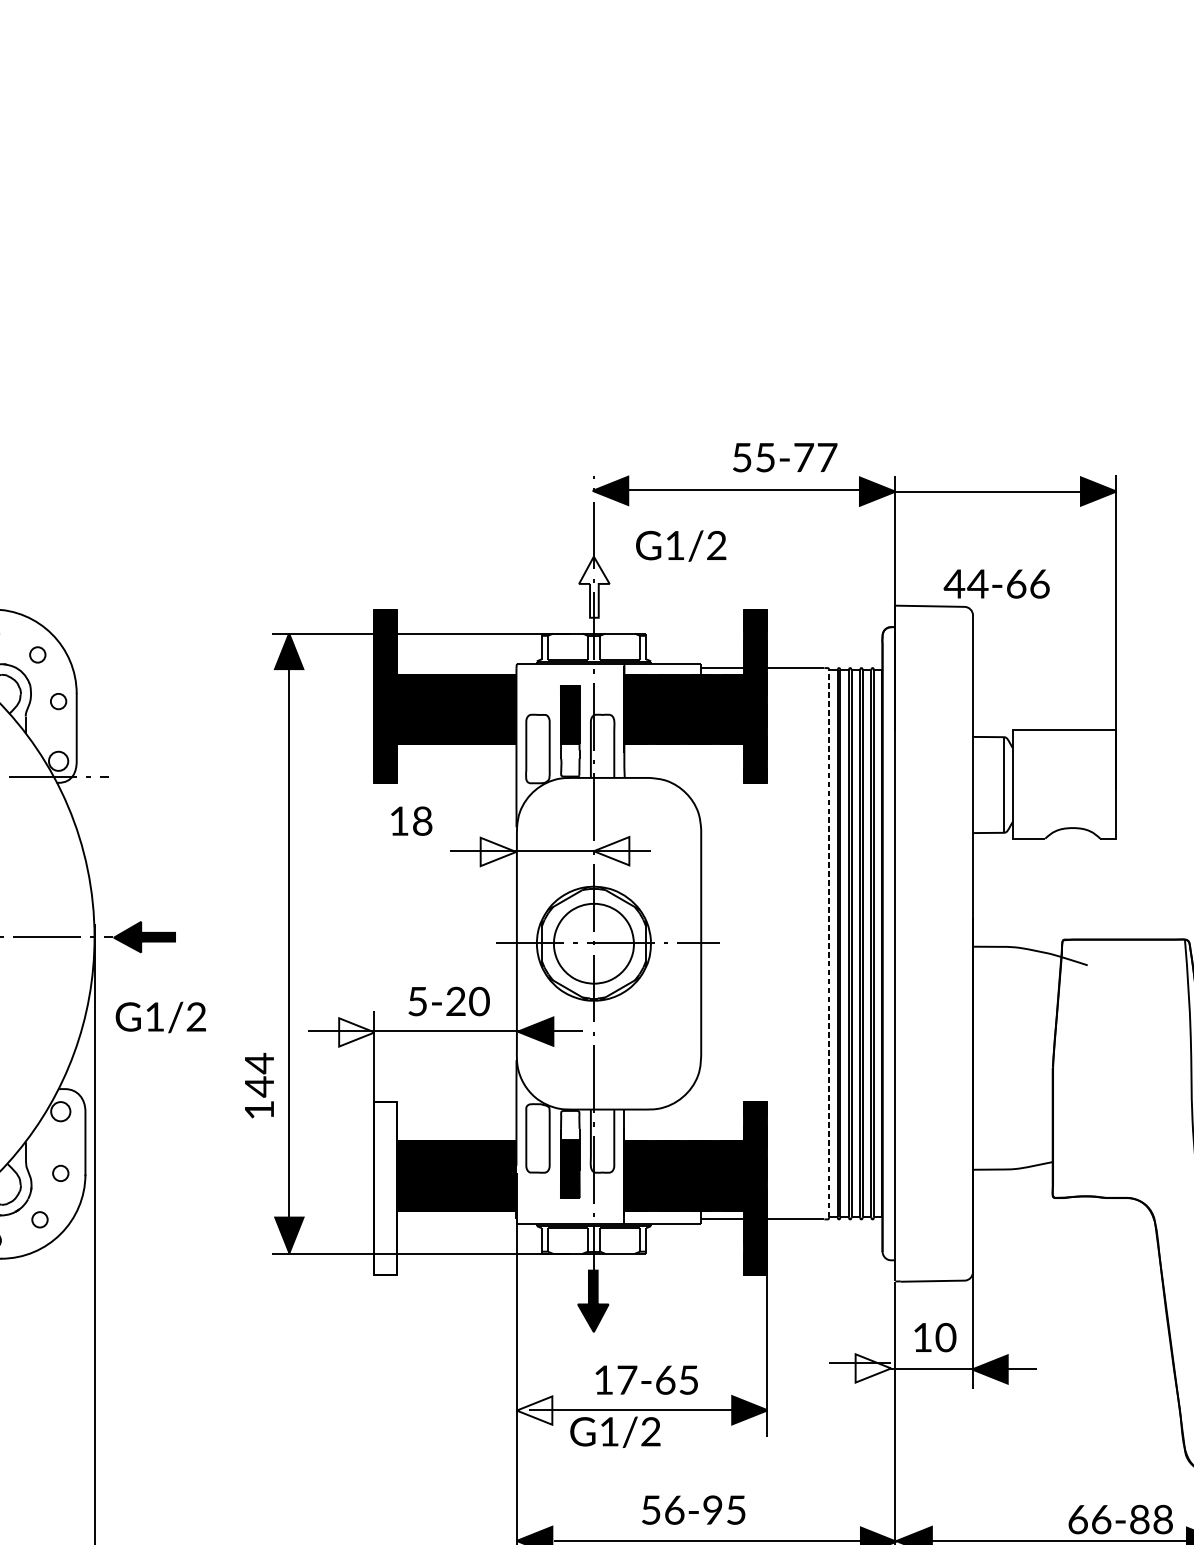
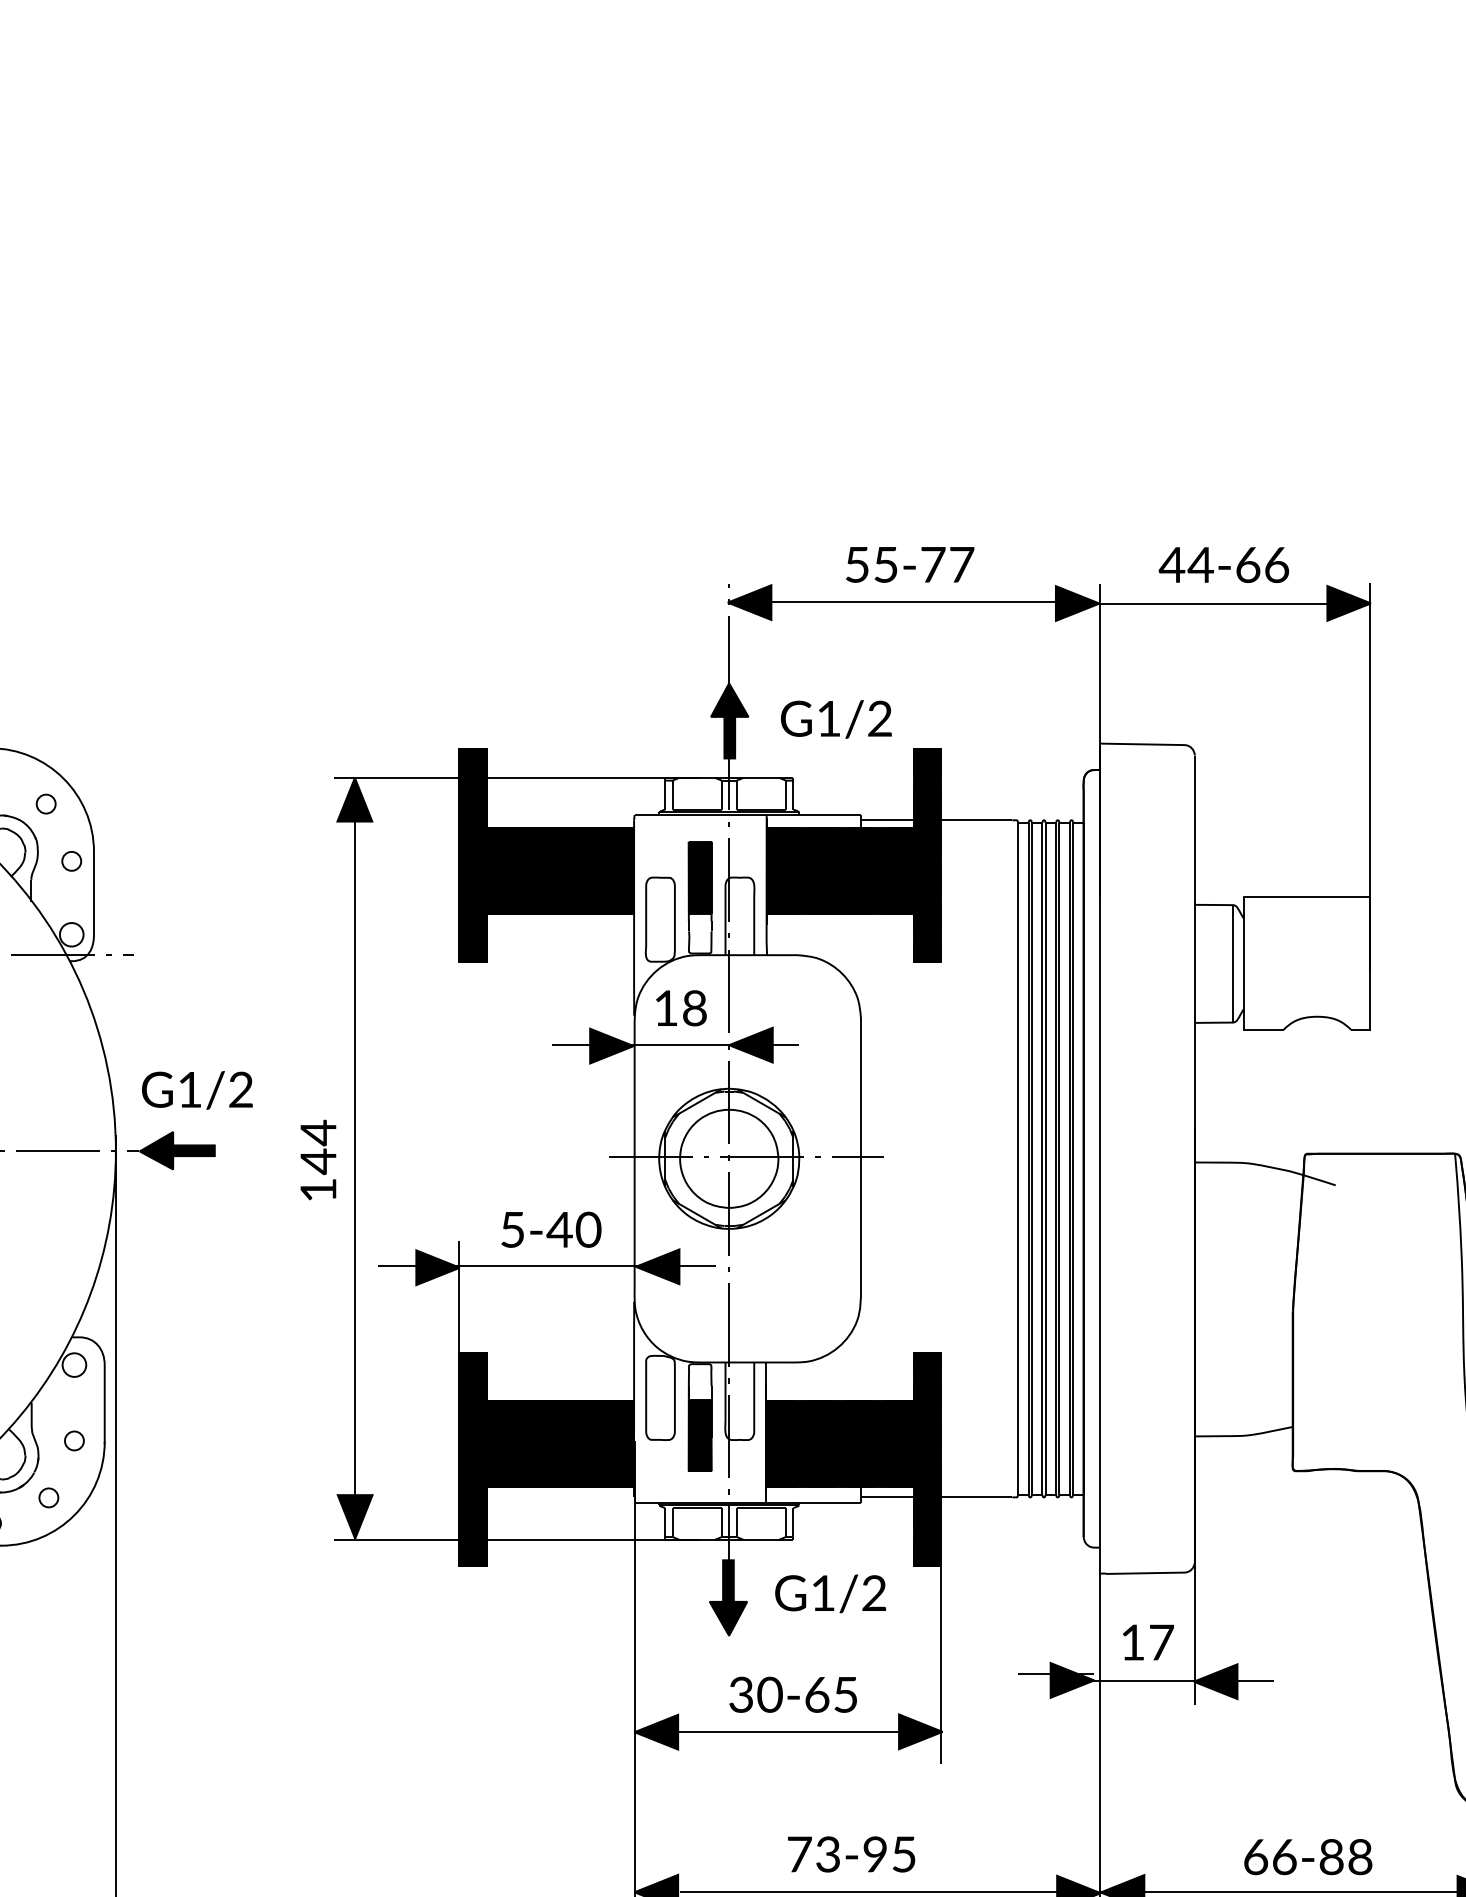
text: (785, 457) -> (910, 564), moved
text: (681, 546) -> (836, 719), moved
text: (996, 584) -> (1223, 565), moved
fill: (594, 586) -> (729, 720), added
text: (411, 821) -> (681, 1008), moved
fill: (611, 850) -> (750, 1044), added
fill: (498, 851) -> (611, 1045), added
line: (829, 943) -> (1018, 1158), dashed -> solid
text: (455, 1001) -> (559, 1229), 5-20 -> 5-40
text: (160, 1017) -> (197, 1090), moved
fill: (356, 1032) -> (437, 1267), added
text: (259, 1085) -> (318, 1159), moved
fill: (384, 1188) -> (472, 1459), added
text: (945, 1337) -> (1161, 1642), 10 -> 17
fill: (873, 1368) -> (1072, 1680), added
text: (615, 1379) -> (755, 1694), 17-65 -> 30-65
fill: (534, 1410) -> (656, 1731), added
text: (615, 1432) -> (830, 1593), moved
text: (663, 1510) -> (814, 1854), 56-95 -> 73-95
text: (1120, 1519) -> (1308, 1857), moved

